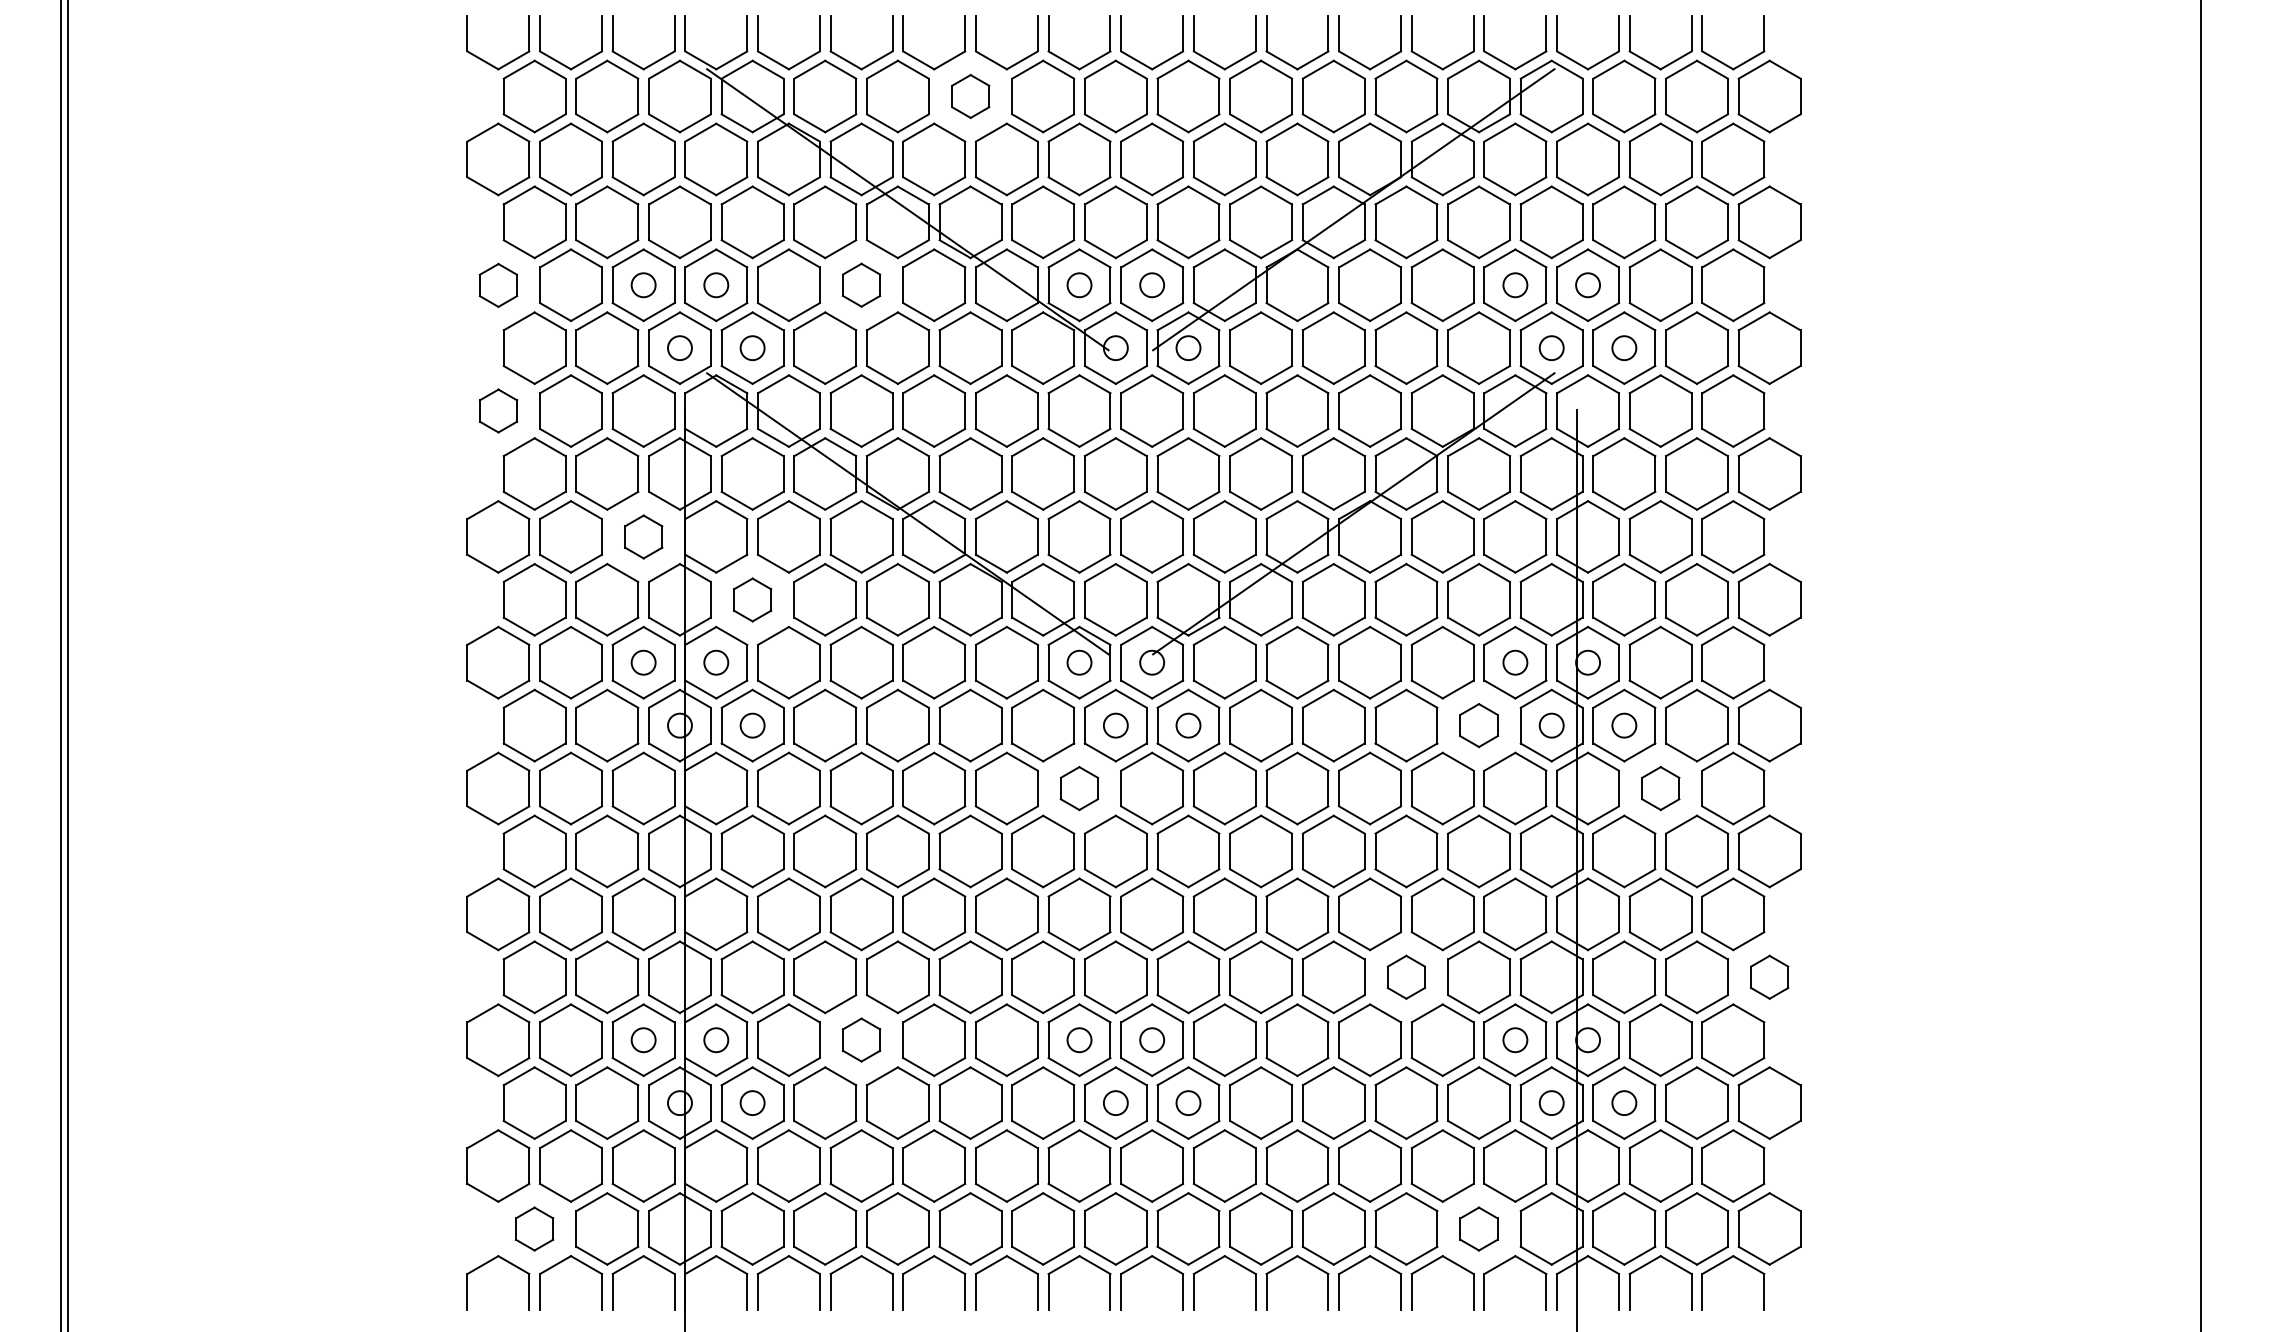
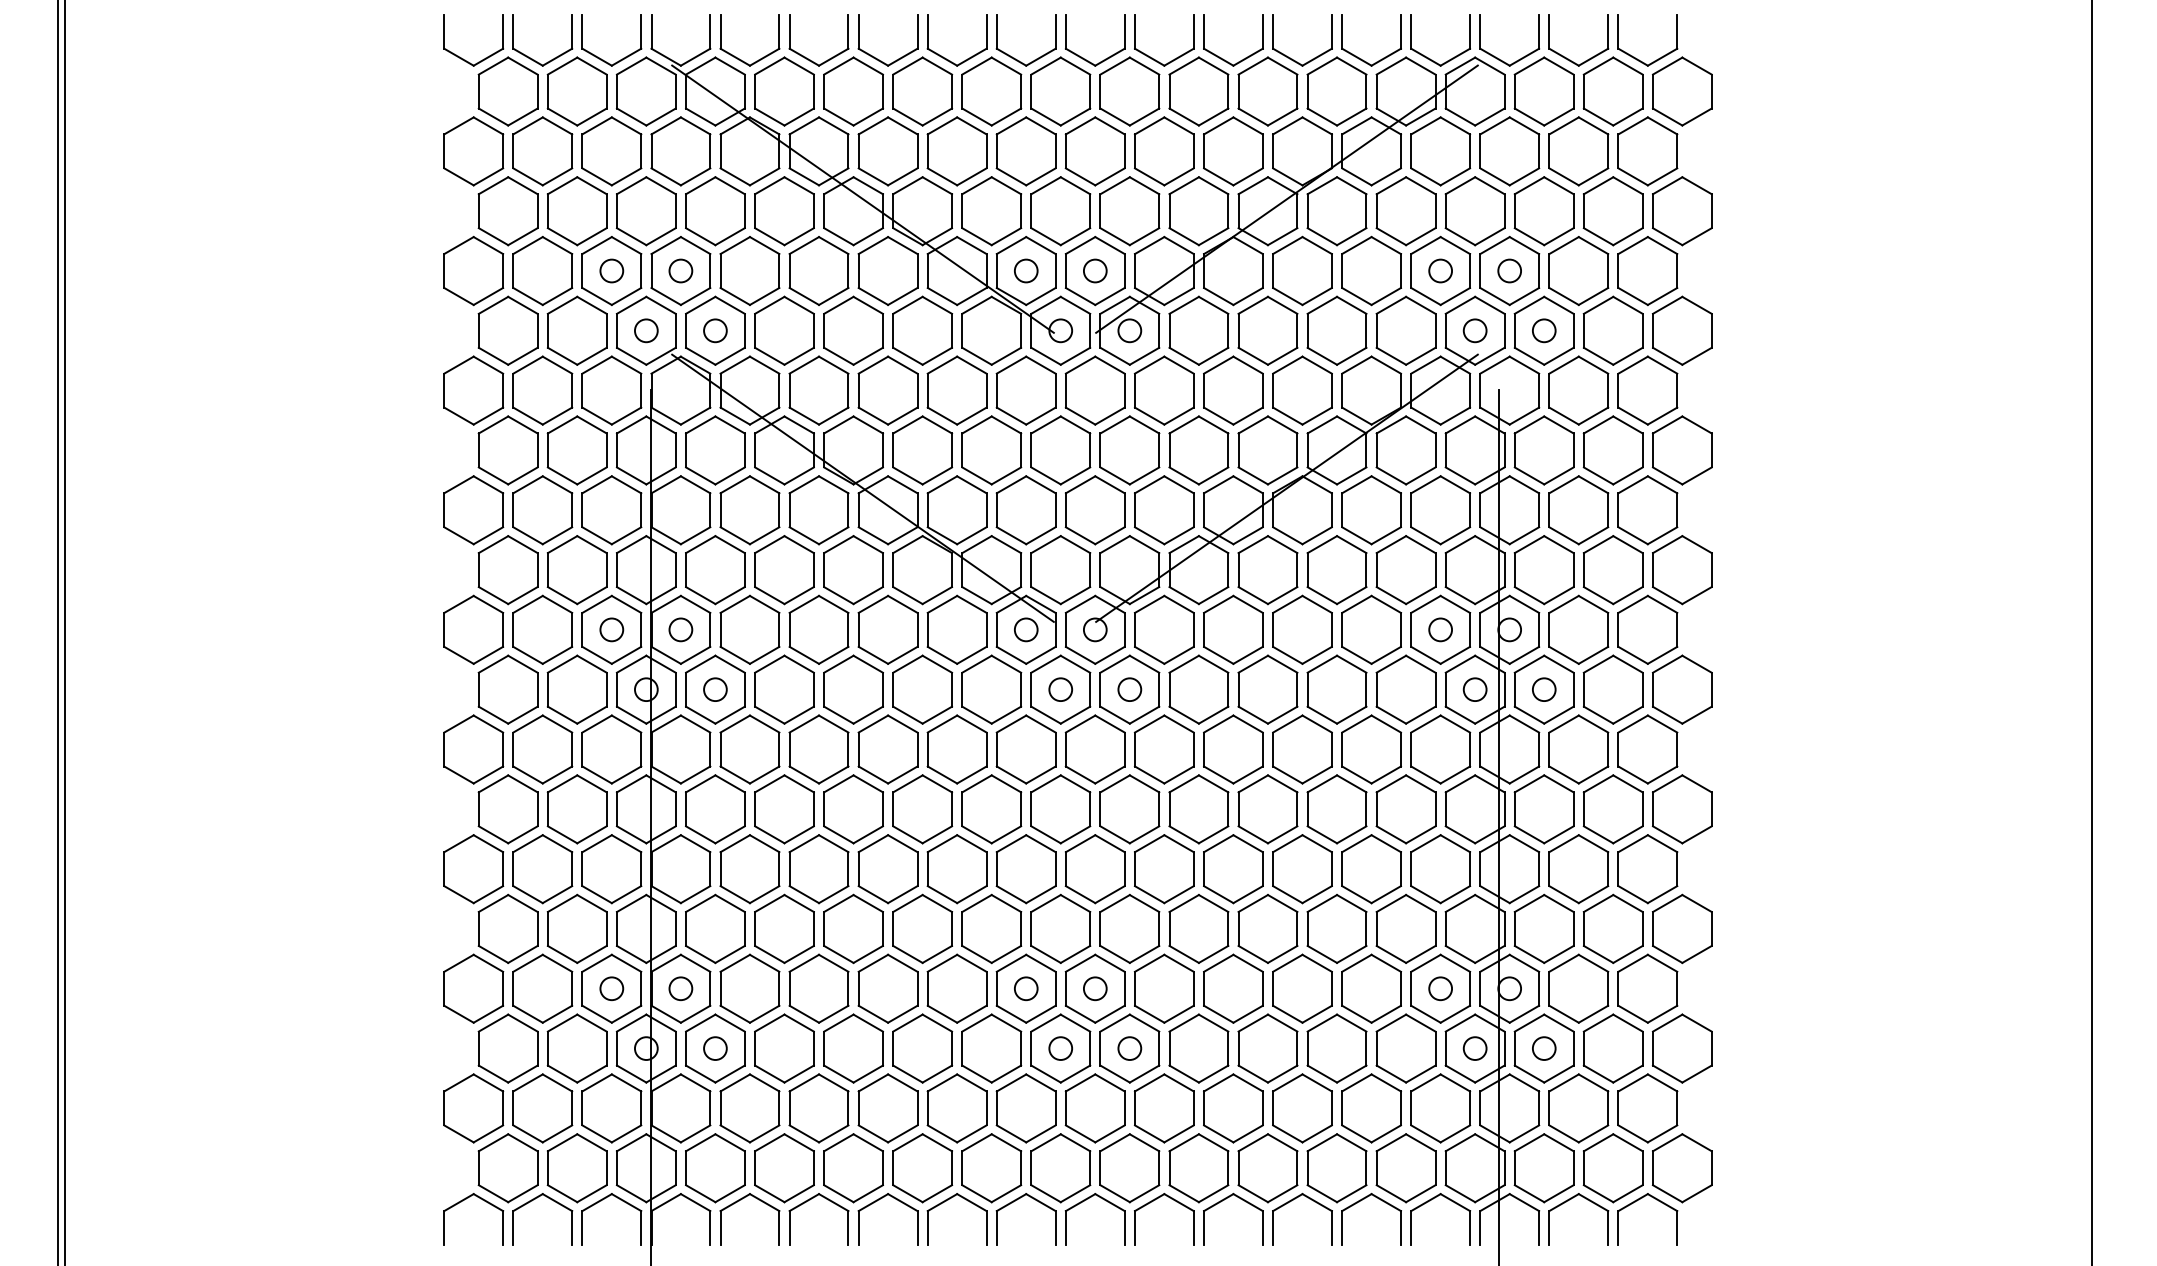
part: (970, 96) -> (922, 91), size x1.67
part: (861, 284) -> (818, 270), size x1.67
part: (498, 285) -> (473, 271), size x1.67
part: (498, 410) -> (473, 390), size x1.67
part: (643, 537) -> (611, 510), size x1.67
part: (752, 600) -> (715, 570), size x1.67
part: (1478, 725) -> (1405, 689), size x1.67
part: (1078, 788) -> (1025, 749), size x1.67
part: (1660, 788) -> (1578, 749), size x1.67
part: (1405, 976) -> (1336, 928), size x1.67
part: (1769, 976) -> (1682, 928), size x1.67
part: (861, 1039) -> (818, 988), size x1.67
part: (533, 1229) -> (507, 1168), size x1.67
part: (1478, 1229) -> (1405, 1168), size x1.67

